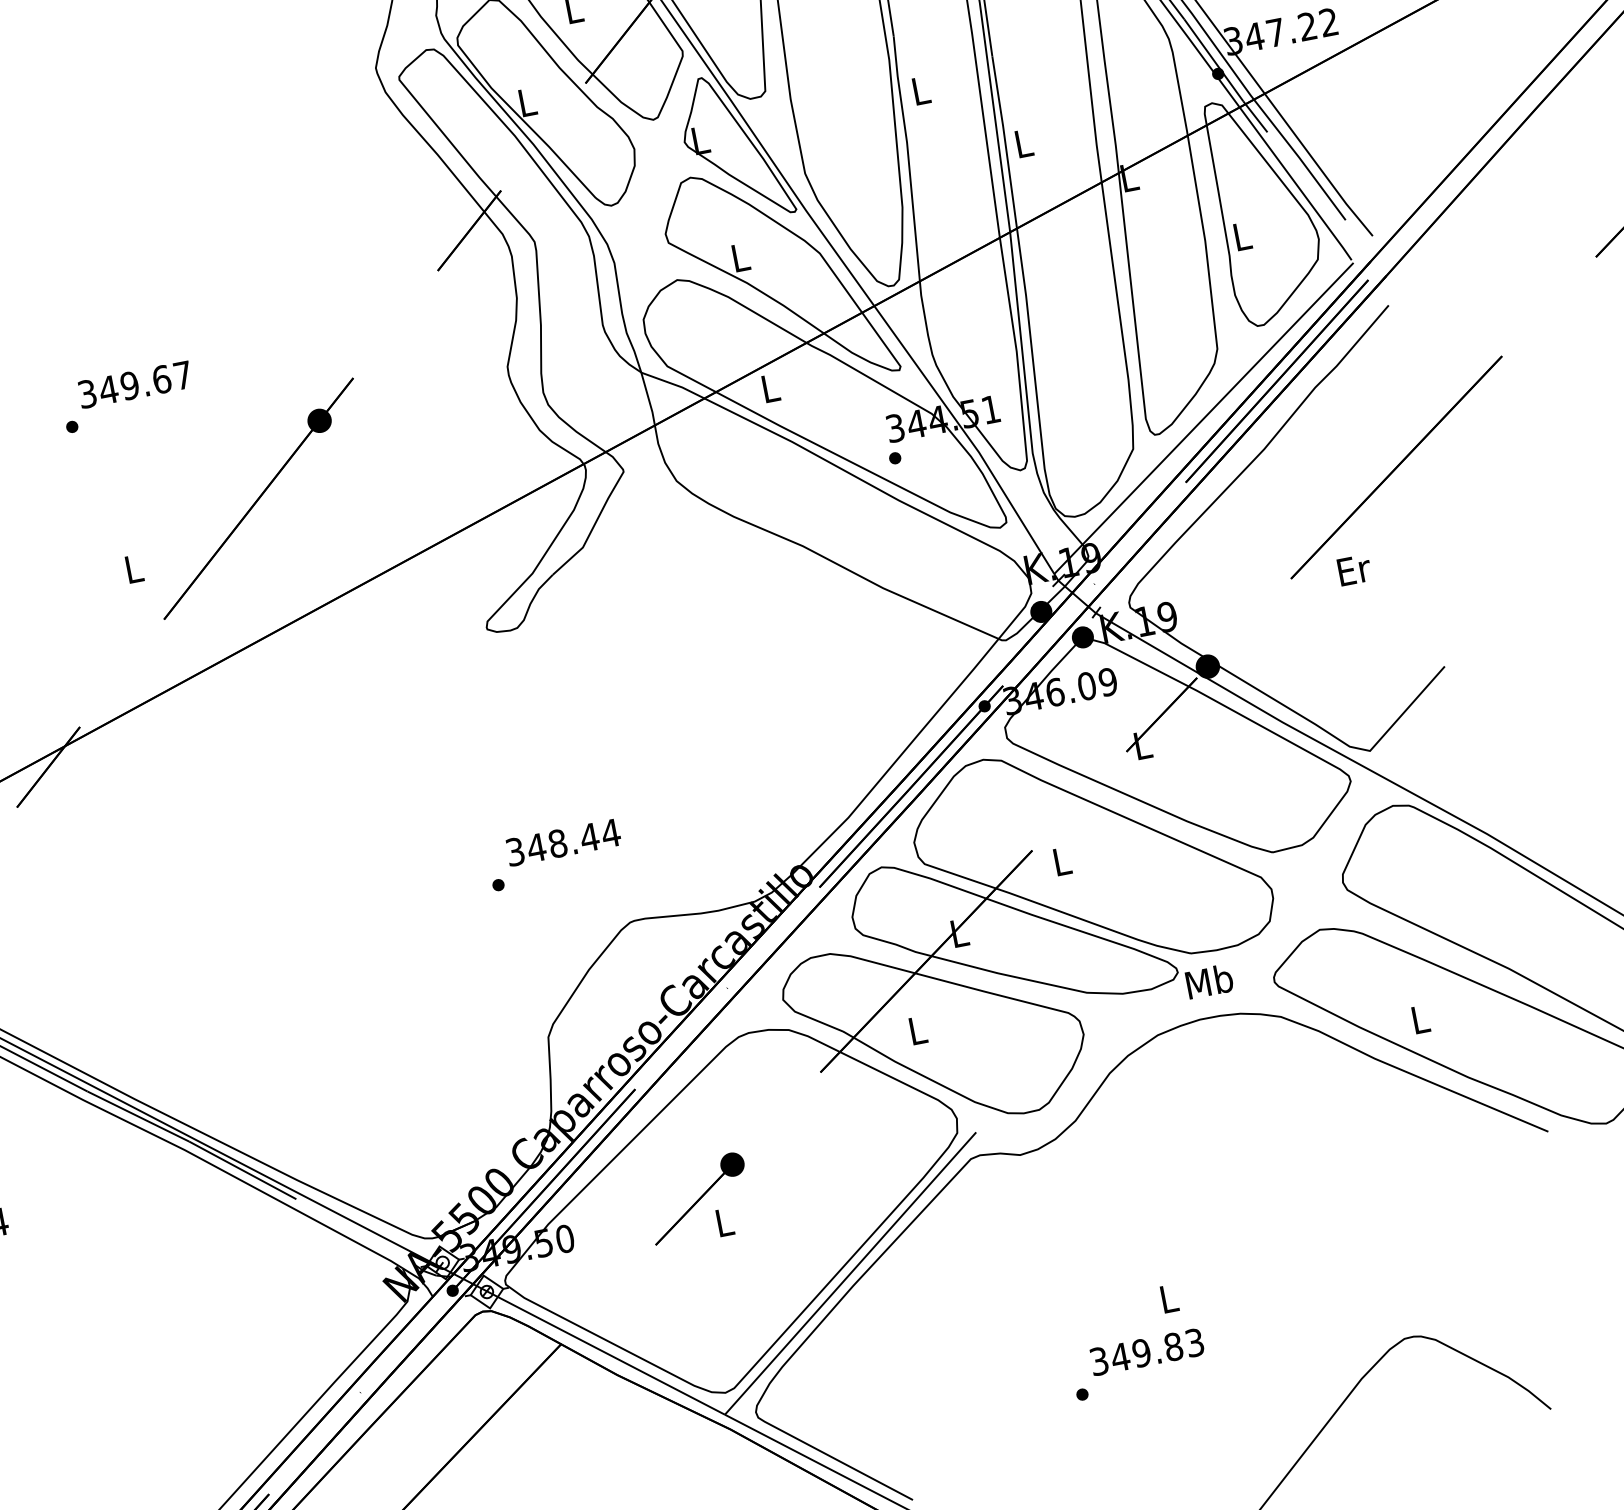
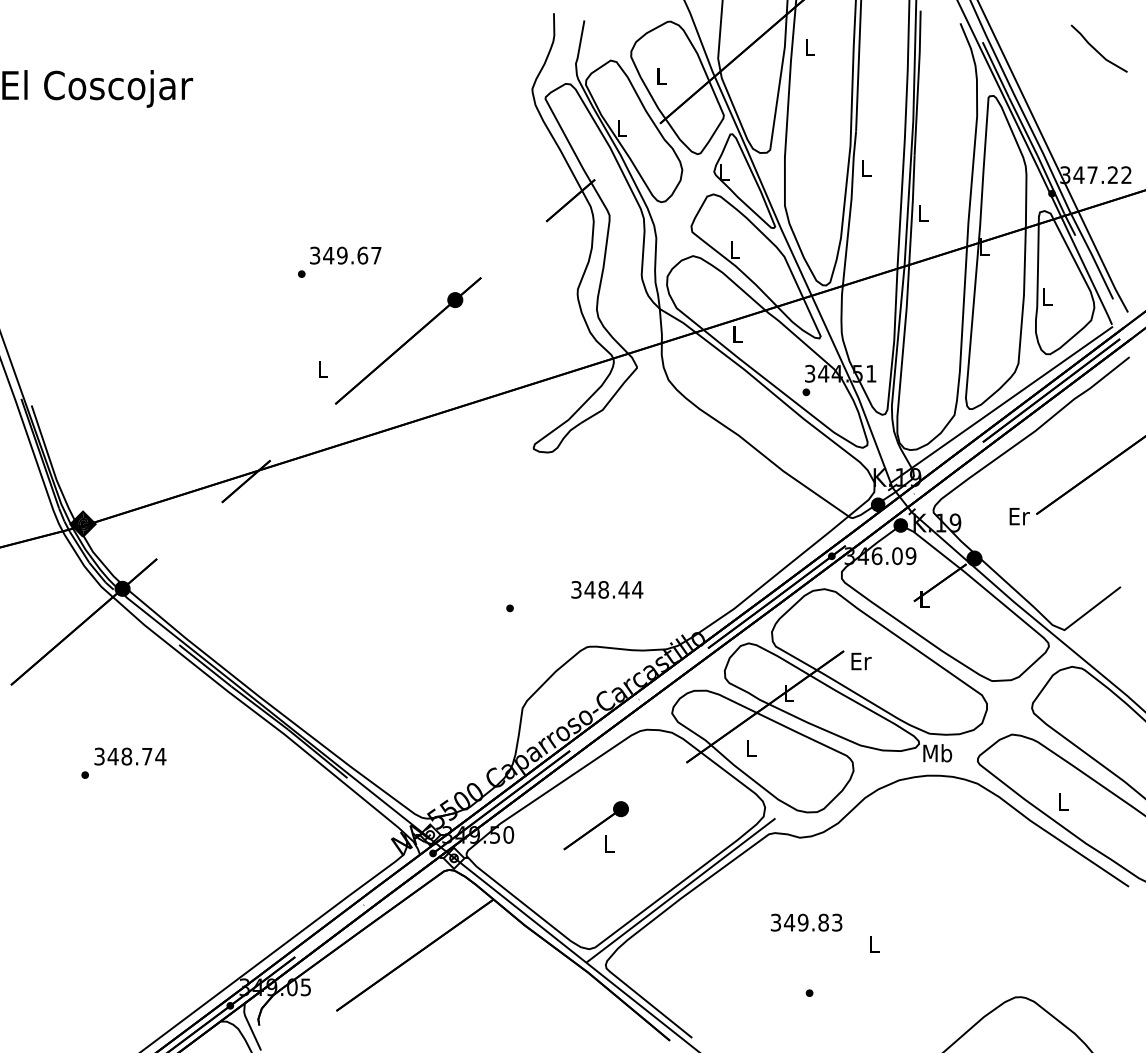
text: (1354, 570) -> (1019, 516), moved
text: (563, 841) -> (607, 589), moved
text: (1062, 861) -> (861, 661), L -> Er
text: (1146, 1351) -> (806, 922), moved

